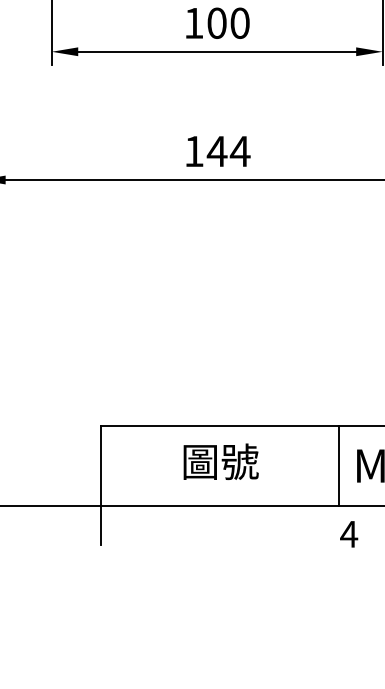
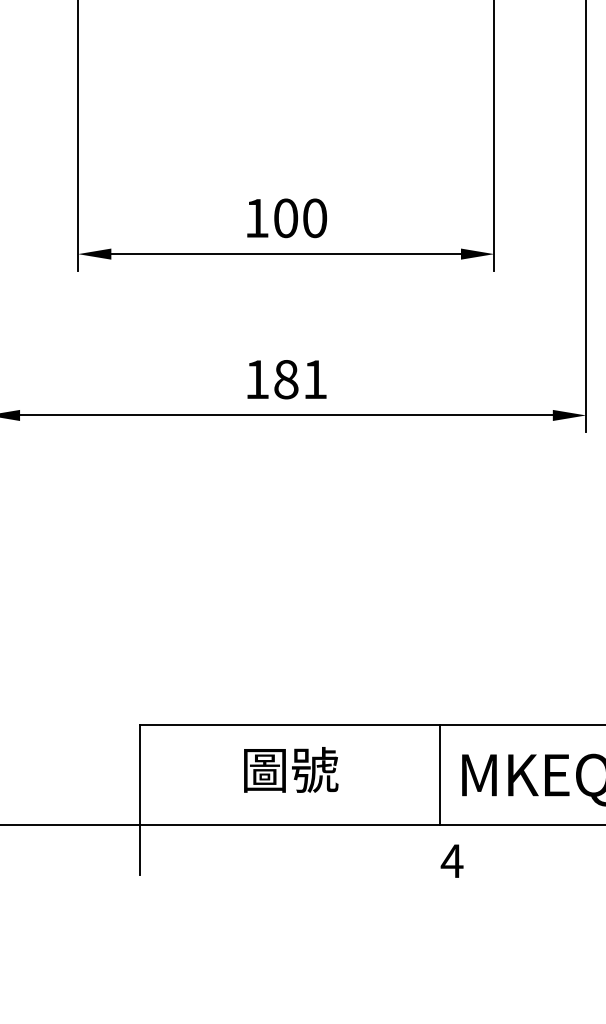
text: (228, 151) -> (300, 379), 144 -> 181

